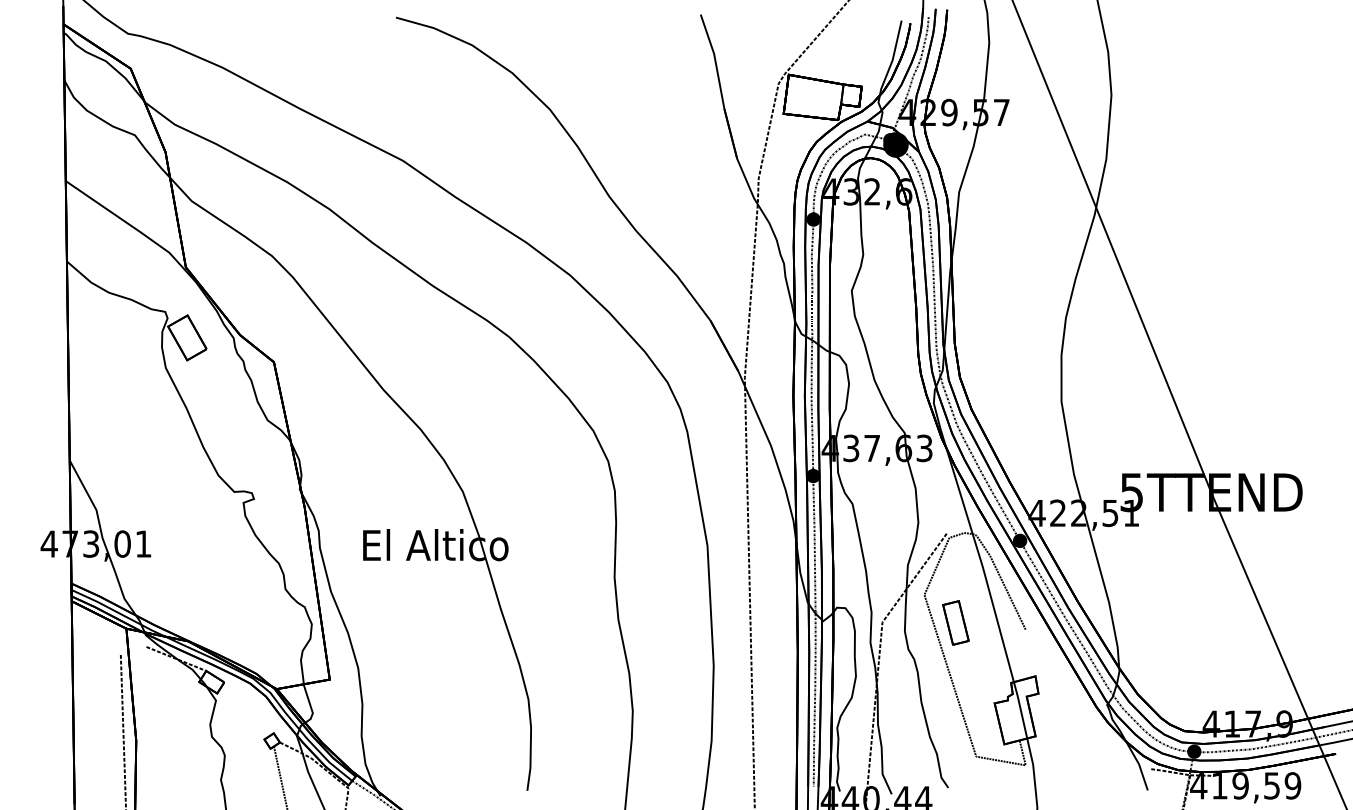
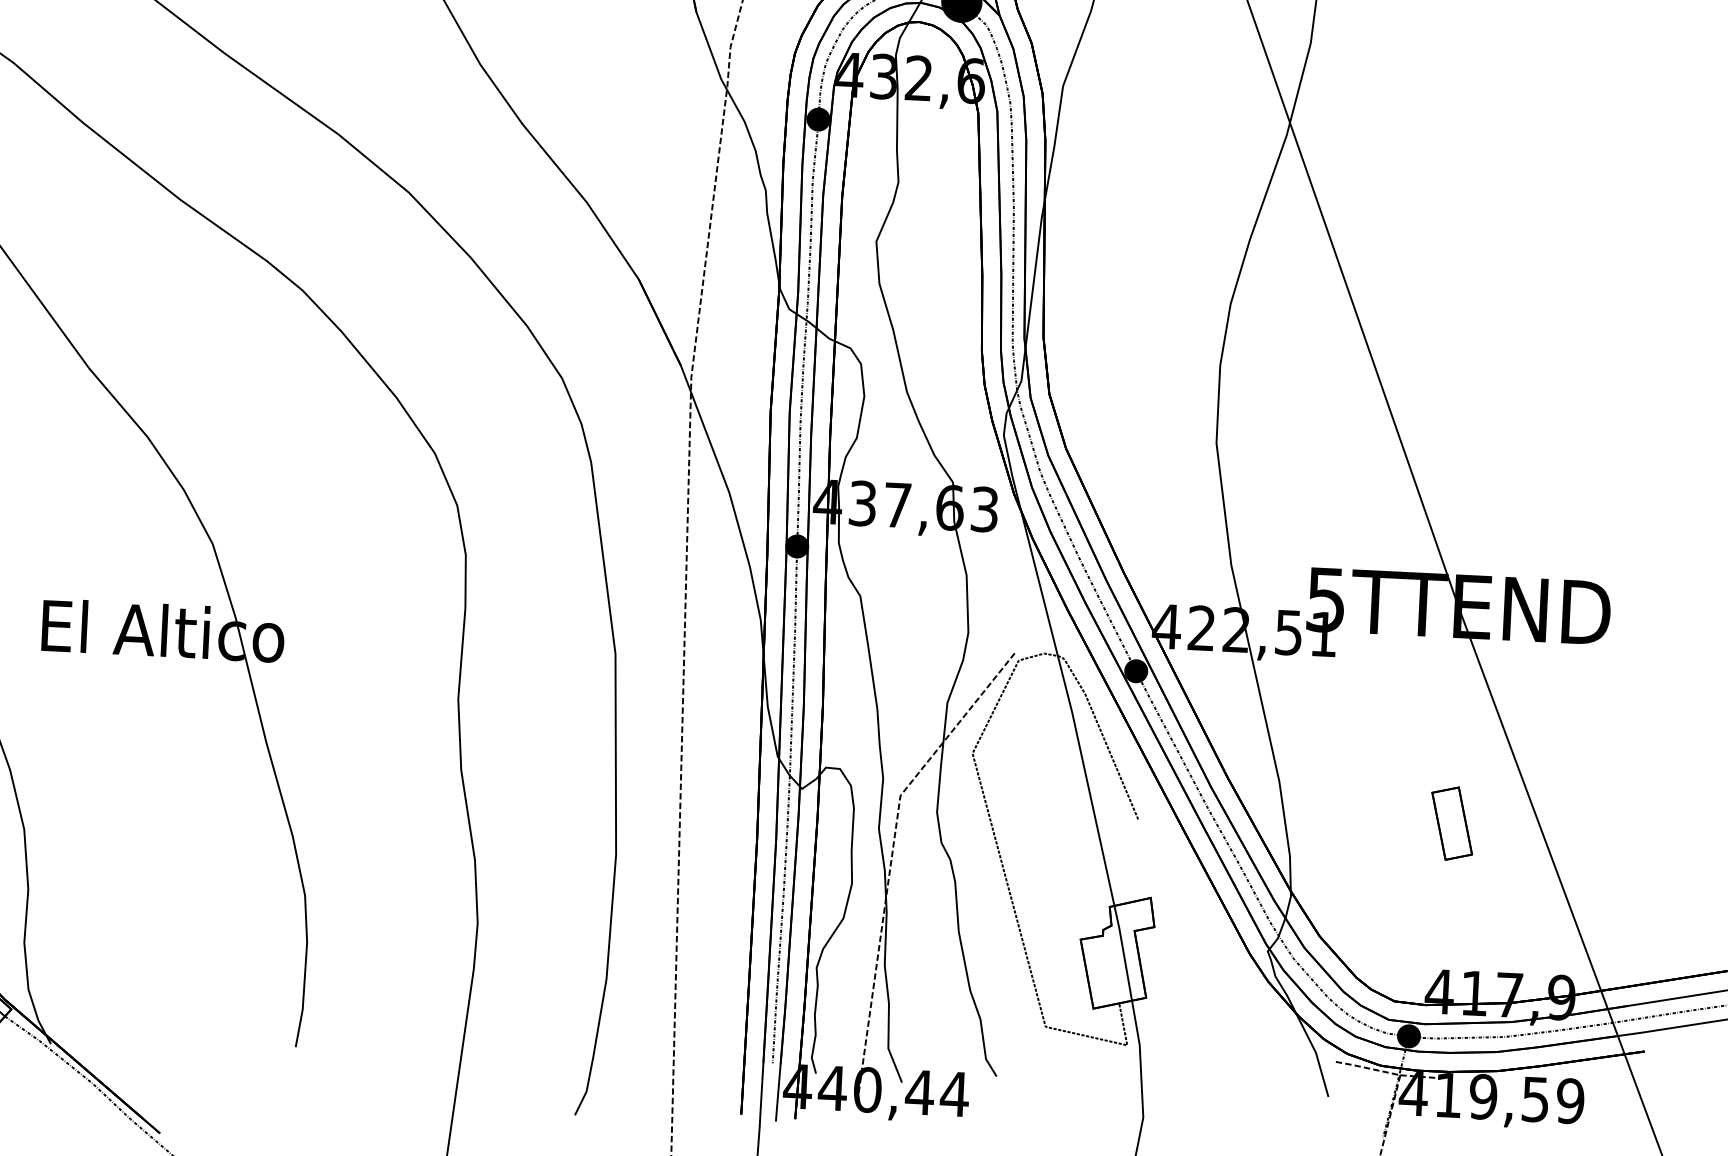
part: (955, 622) -> (1451, 822), moved

